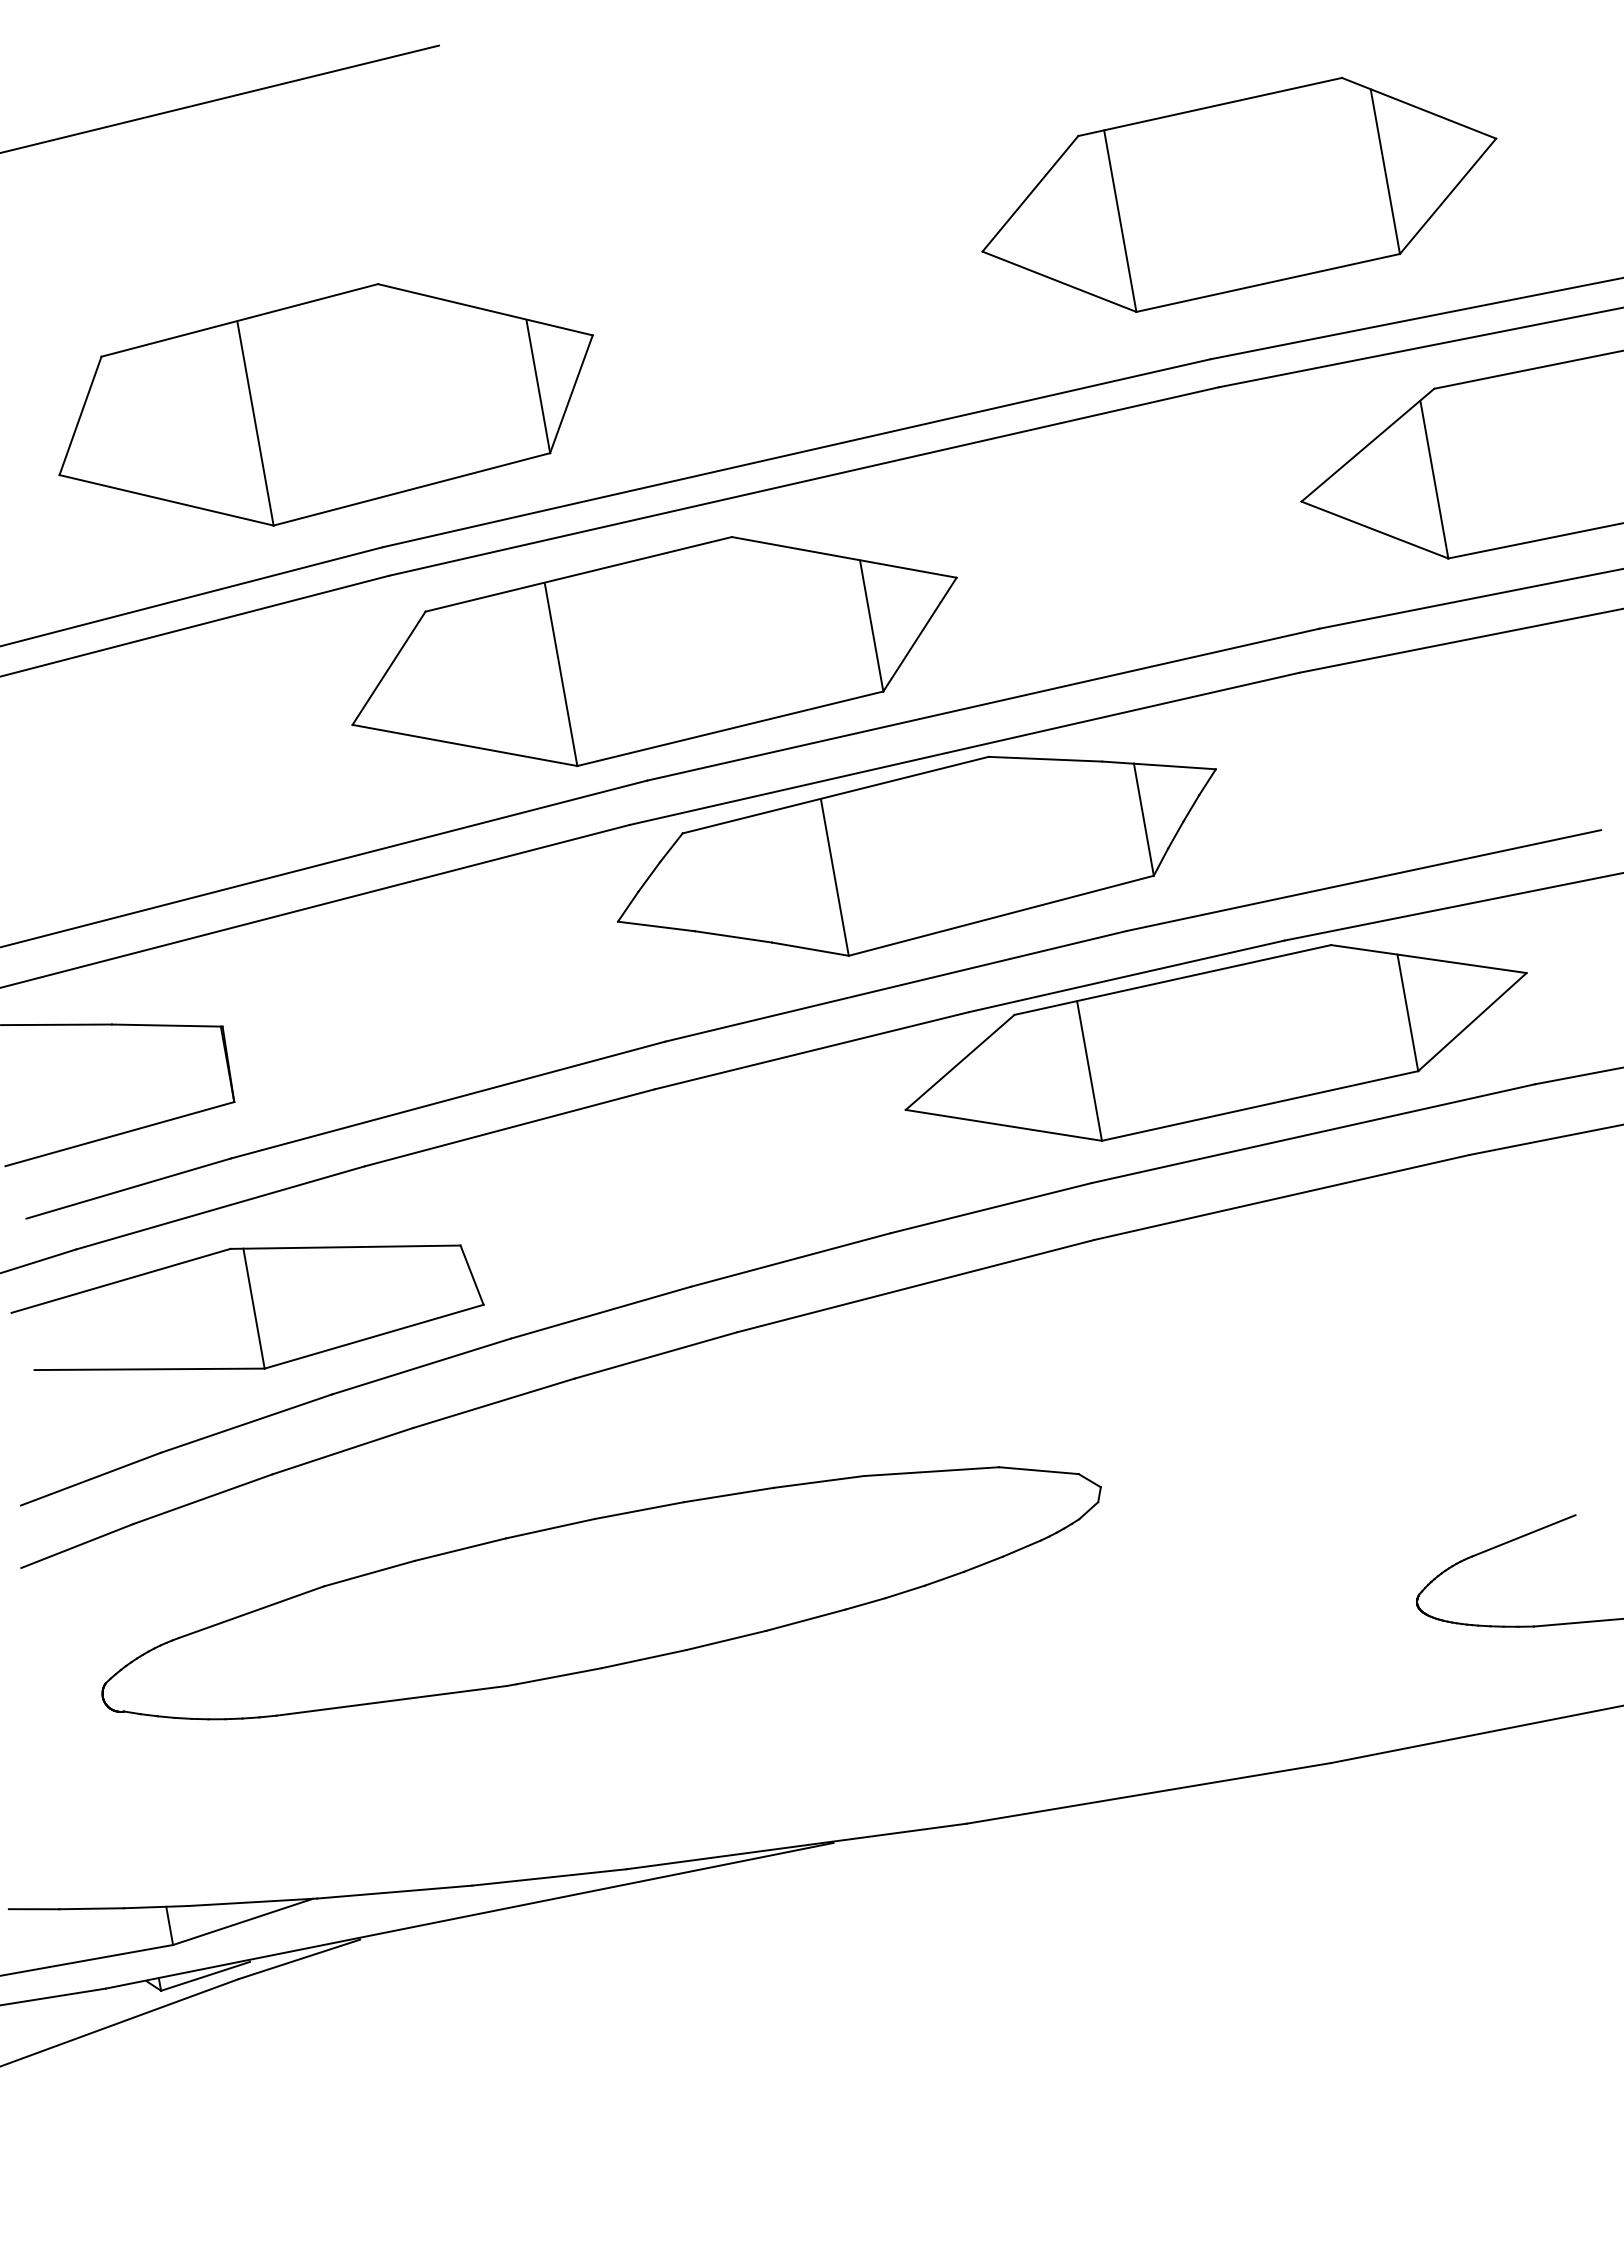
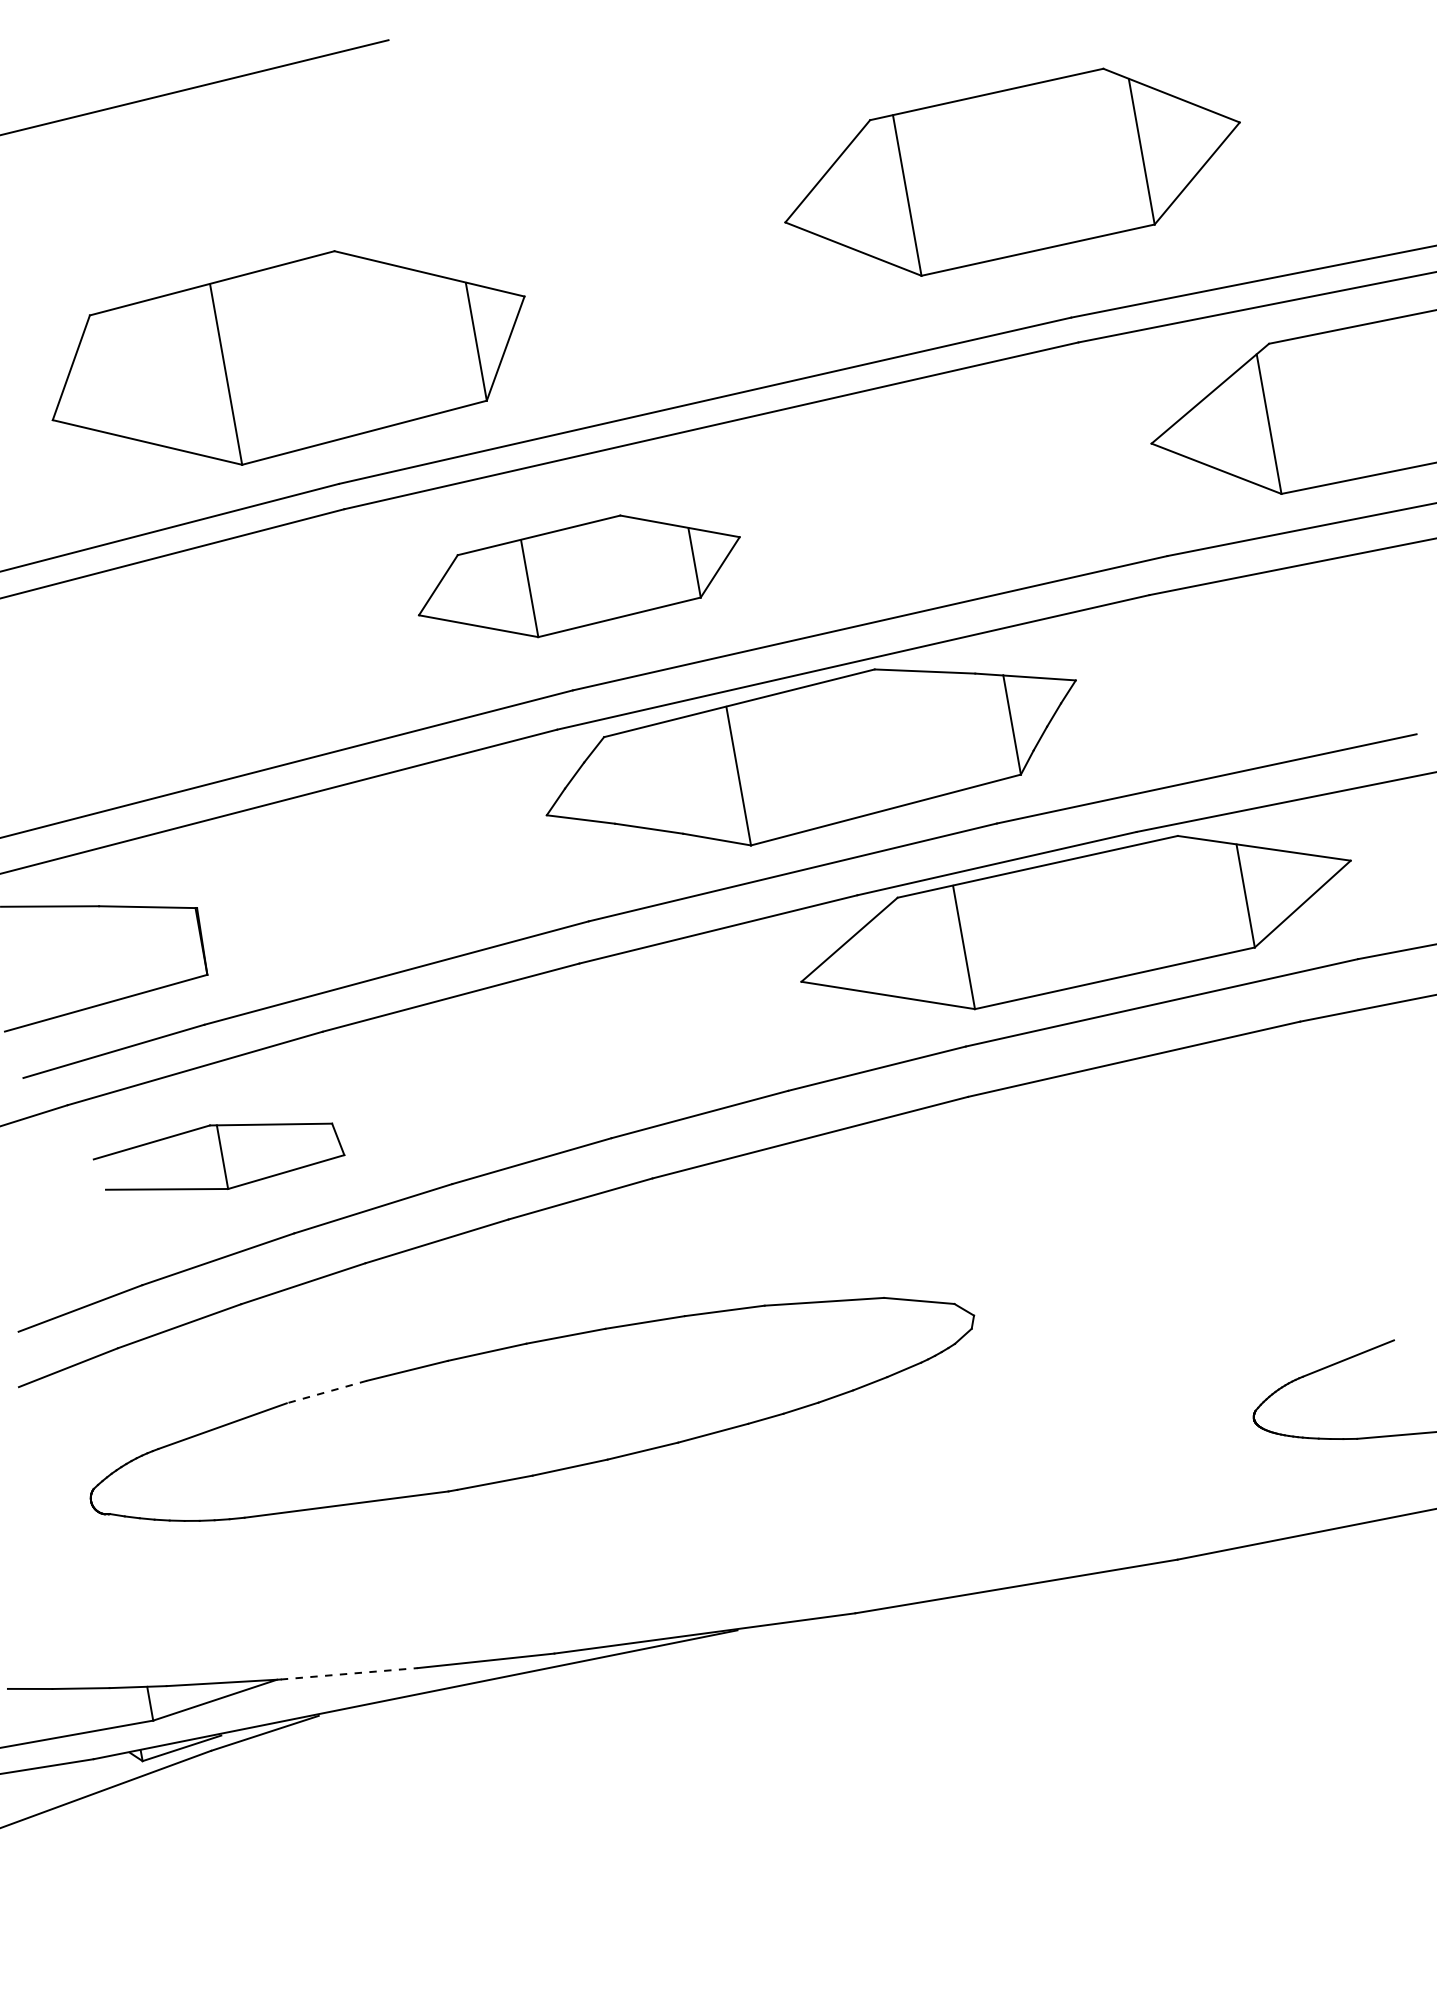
part: (1239, 194) -> (1012, 171), moved
part: (654, 651) -> (579, 576), size x0.6
part: (246, 1307) -> (218, 1156), size x0.6
line: (368, 1574) -> (326, 1392), solid -> dashed
line: (394, 1891) -> (349, 1673), solid -> dashed

